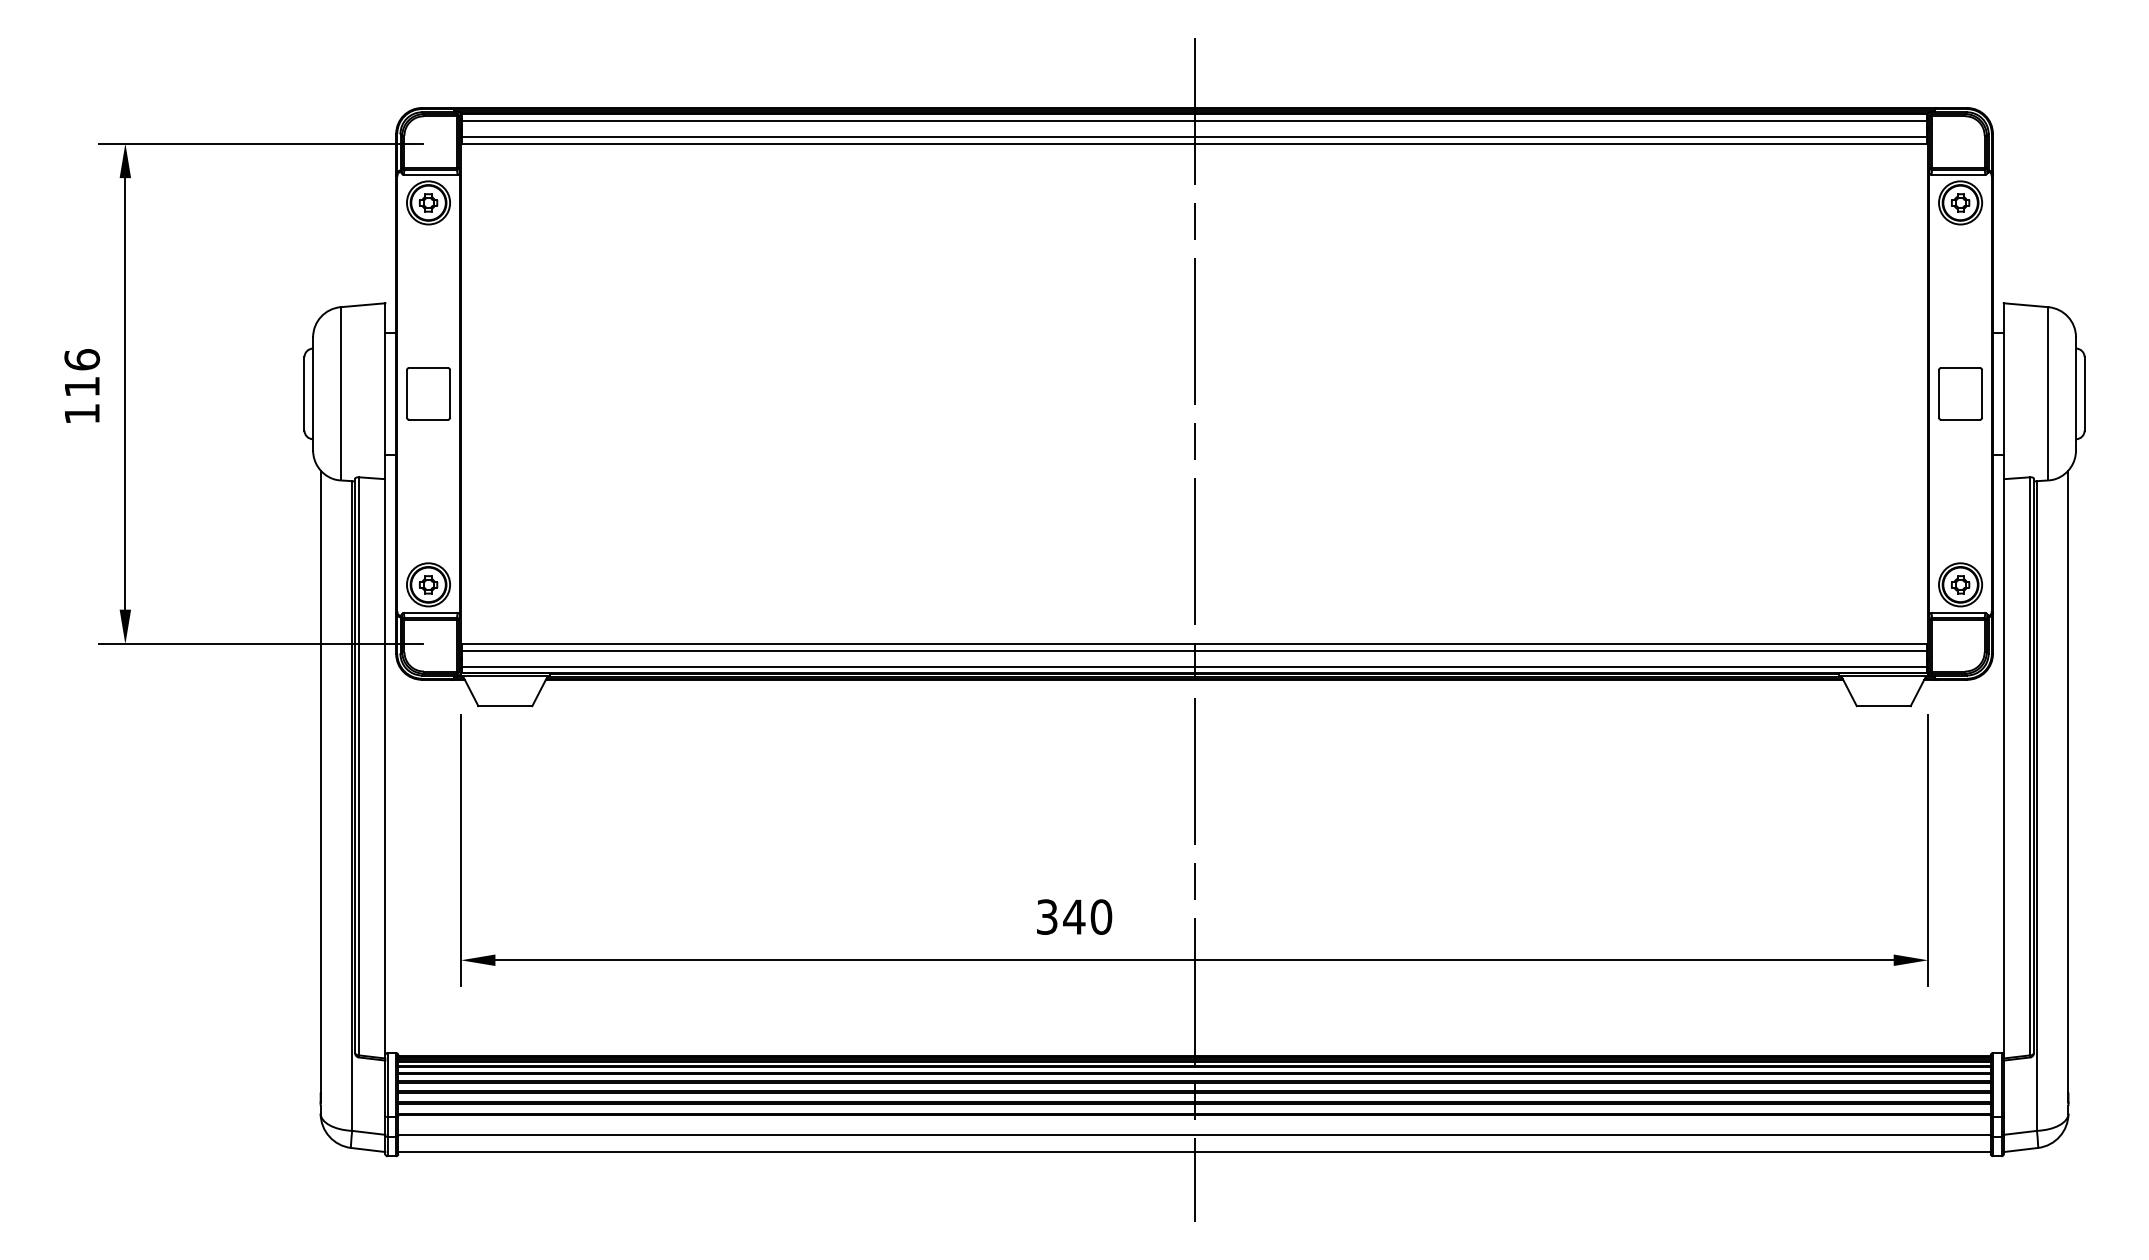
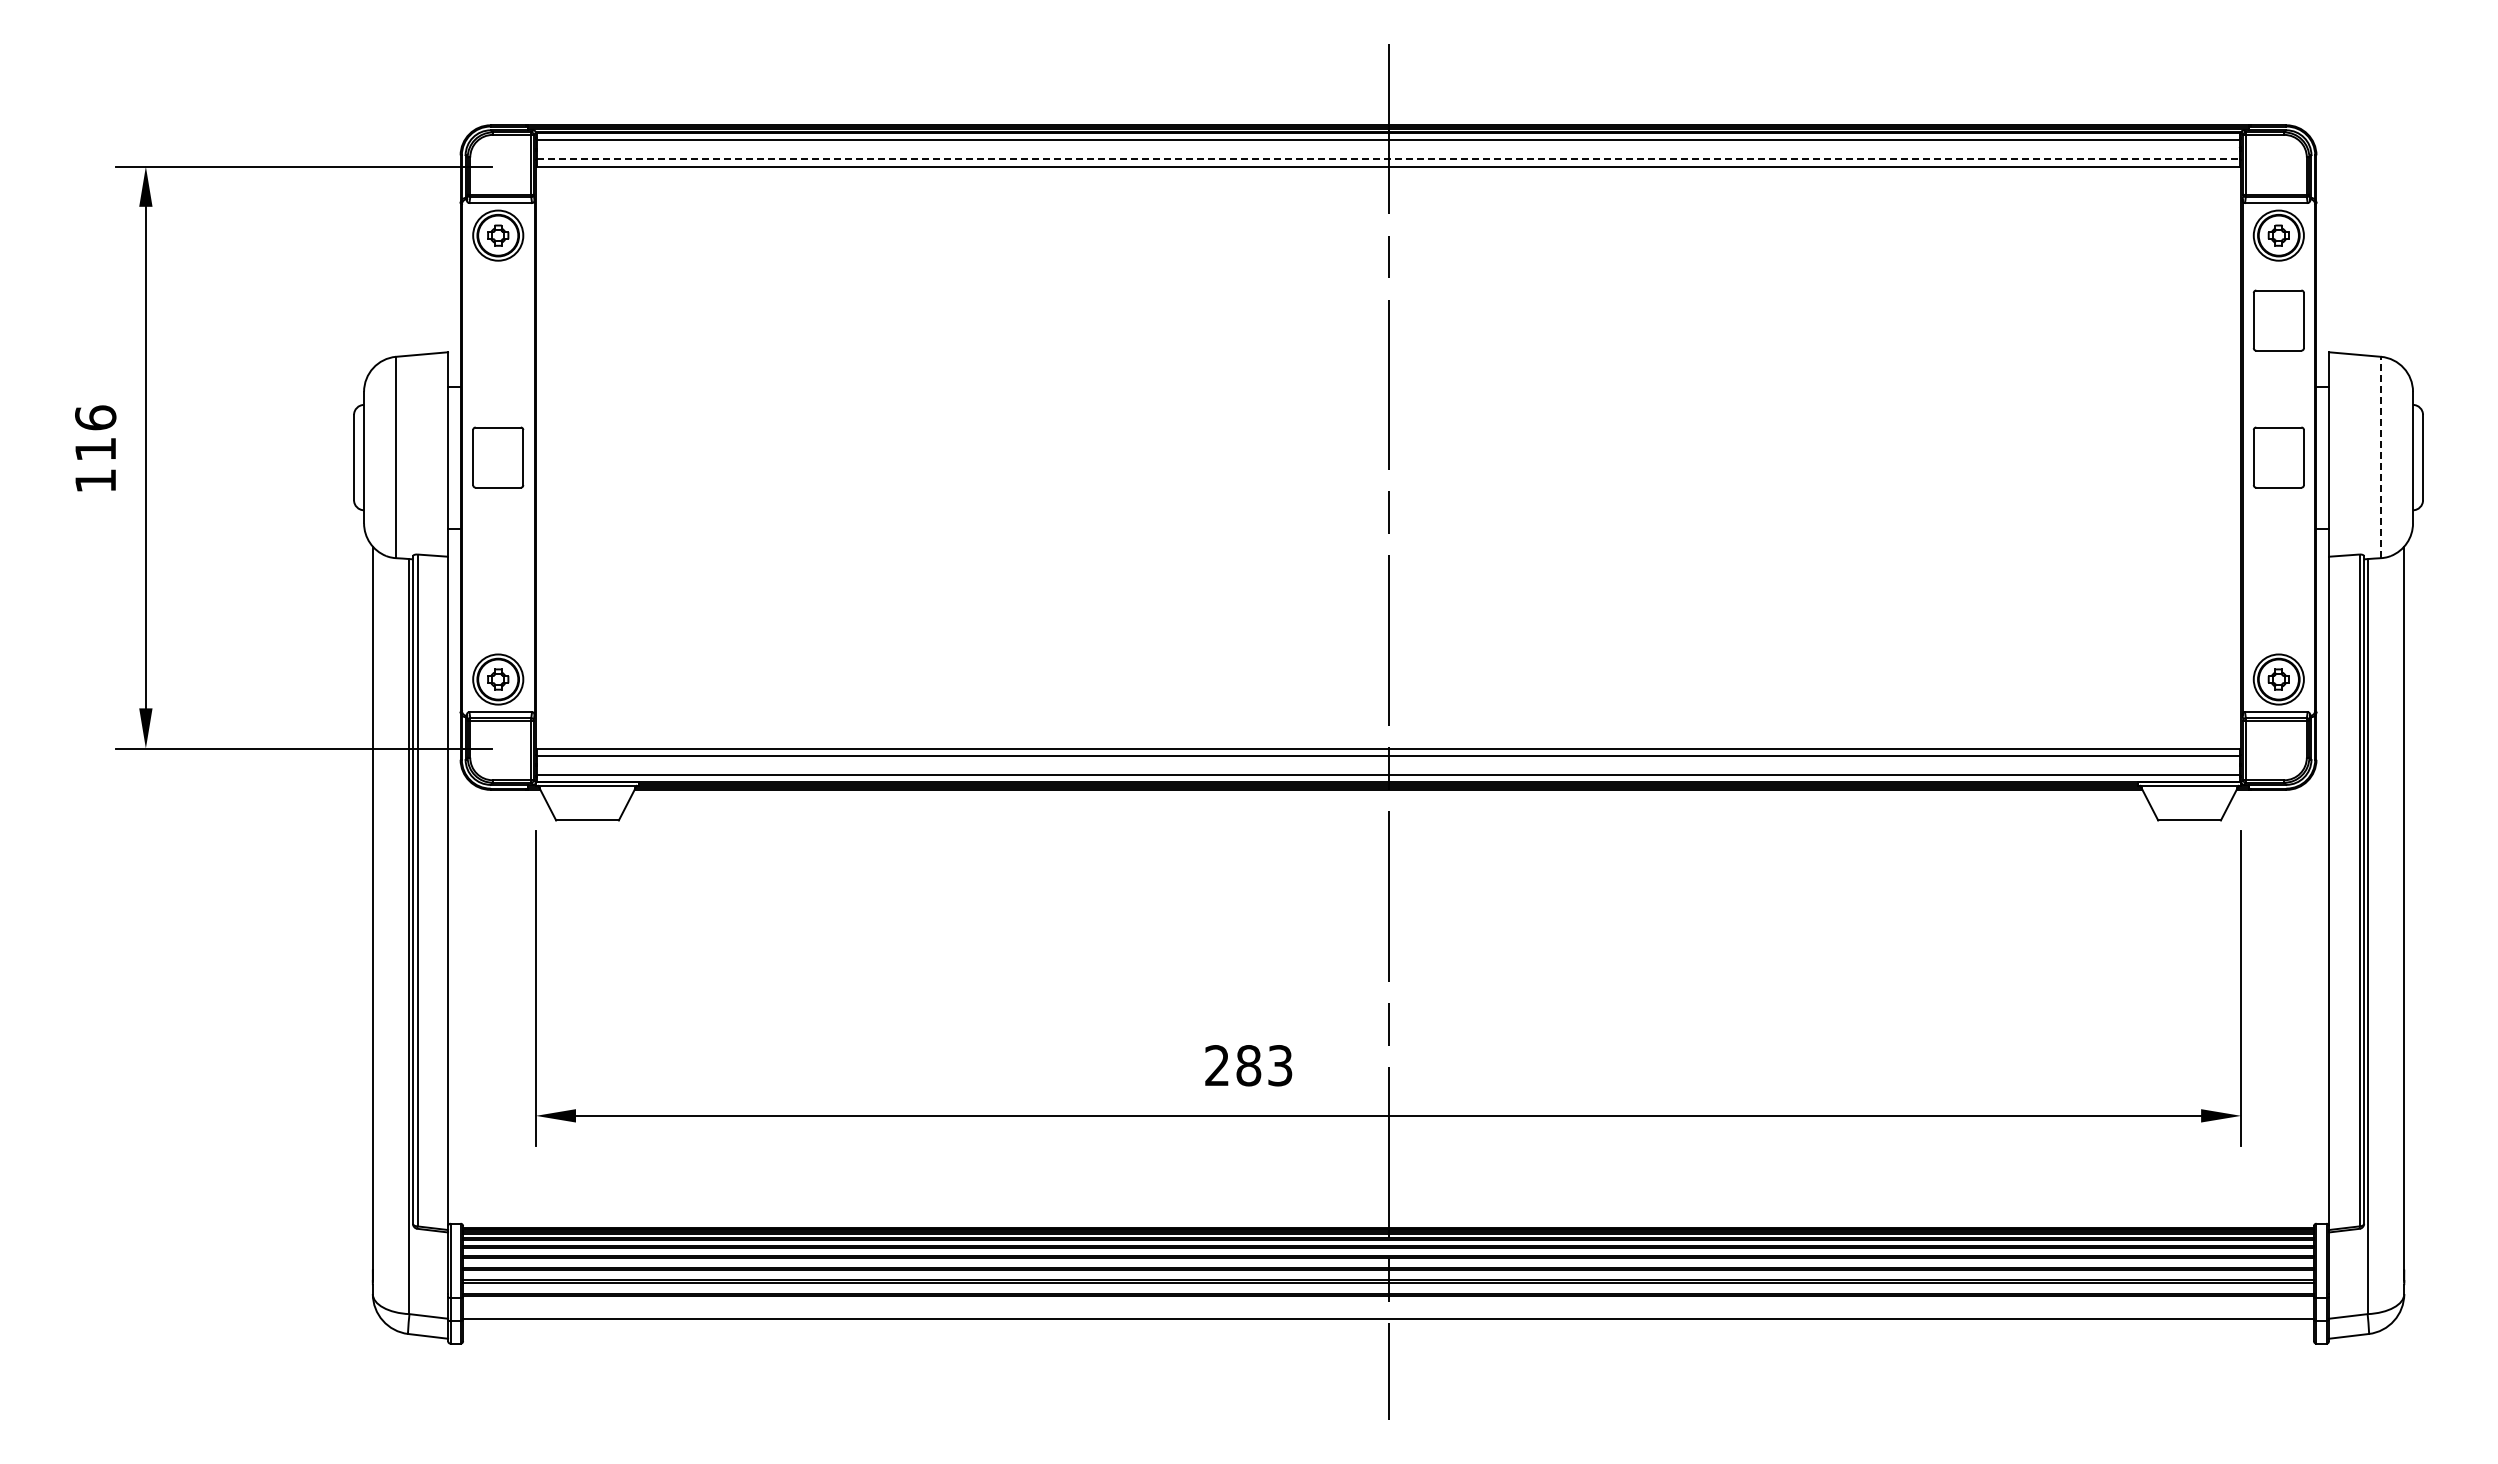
line: (1195, 137) -> (1389, 159), solid -> dashed
part: (1960, 275) -> (2278, 320), added
line: (2048, 393) -> (2380, 457), solid -> dashed
text: (1074, 916) -> (1248, 1065), 340 -> 283
line: (1194, 1151) -> (1388, 1338), removed

